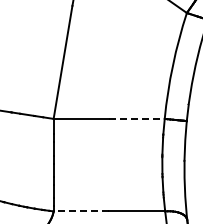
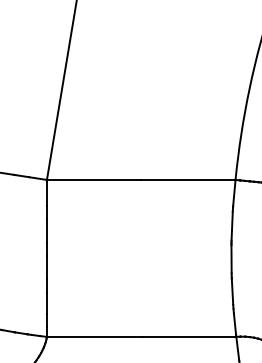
line: (136, 118) -> (187, 179), dashed -> solid
line: (81, 211) -> (94, 337), dashed -> solid

